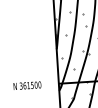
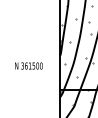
text: (26, 85) -> (28, 65), moved

